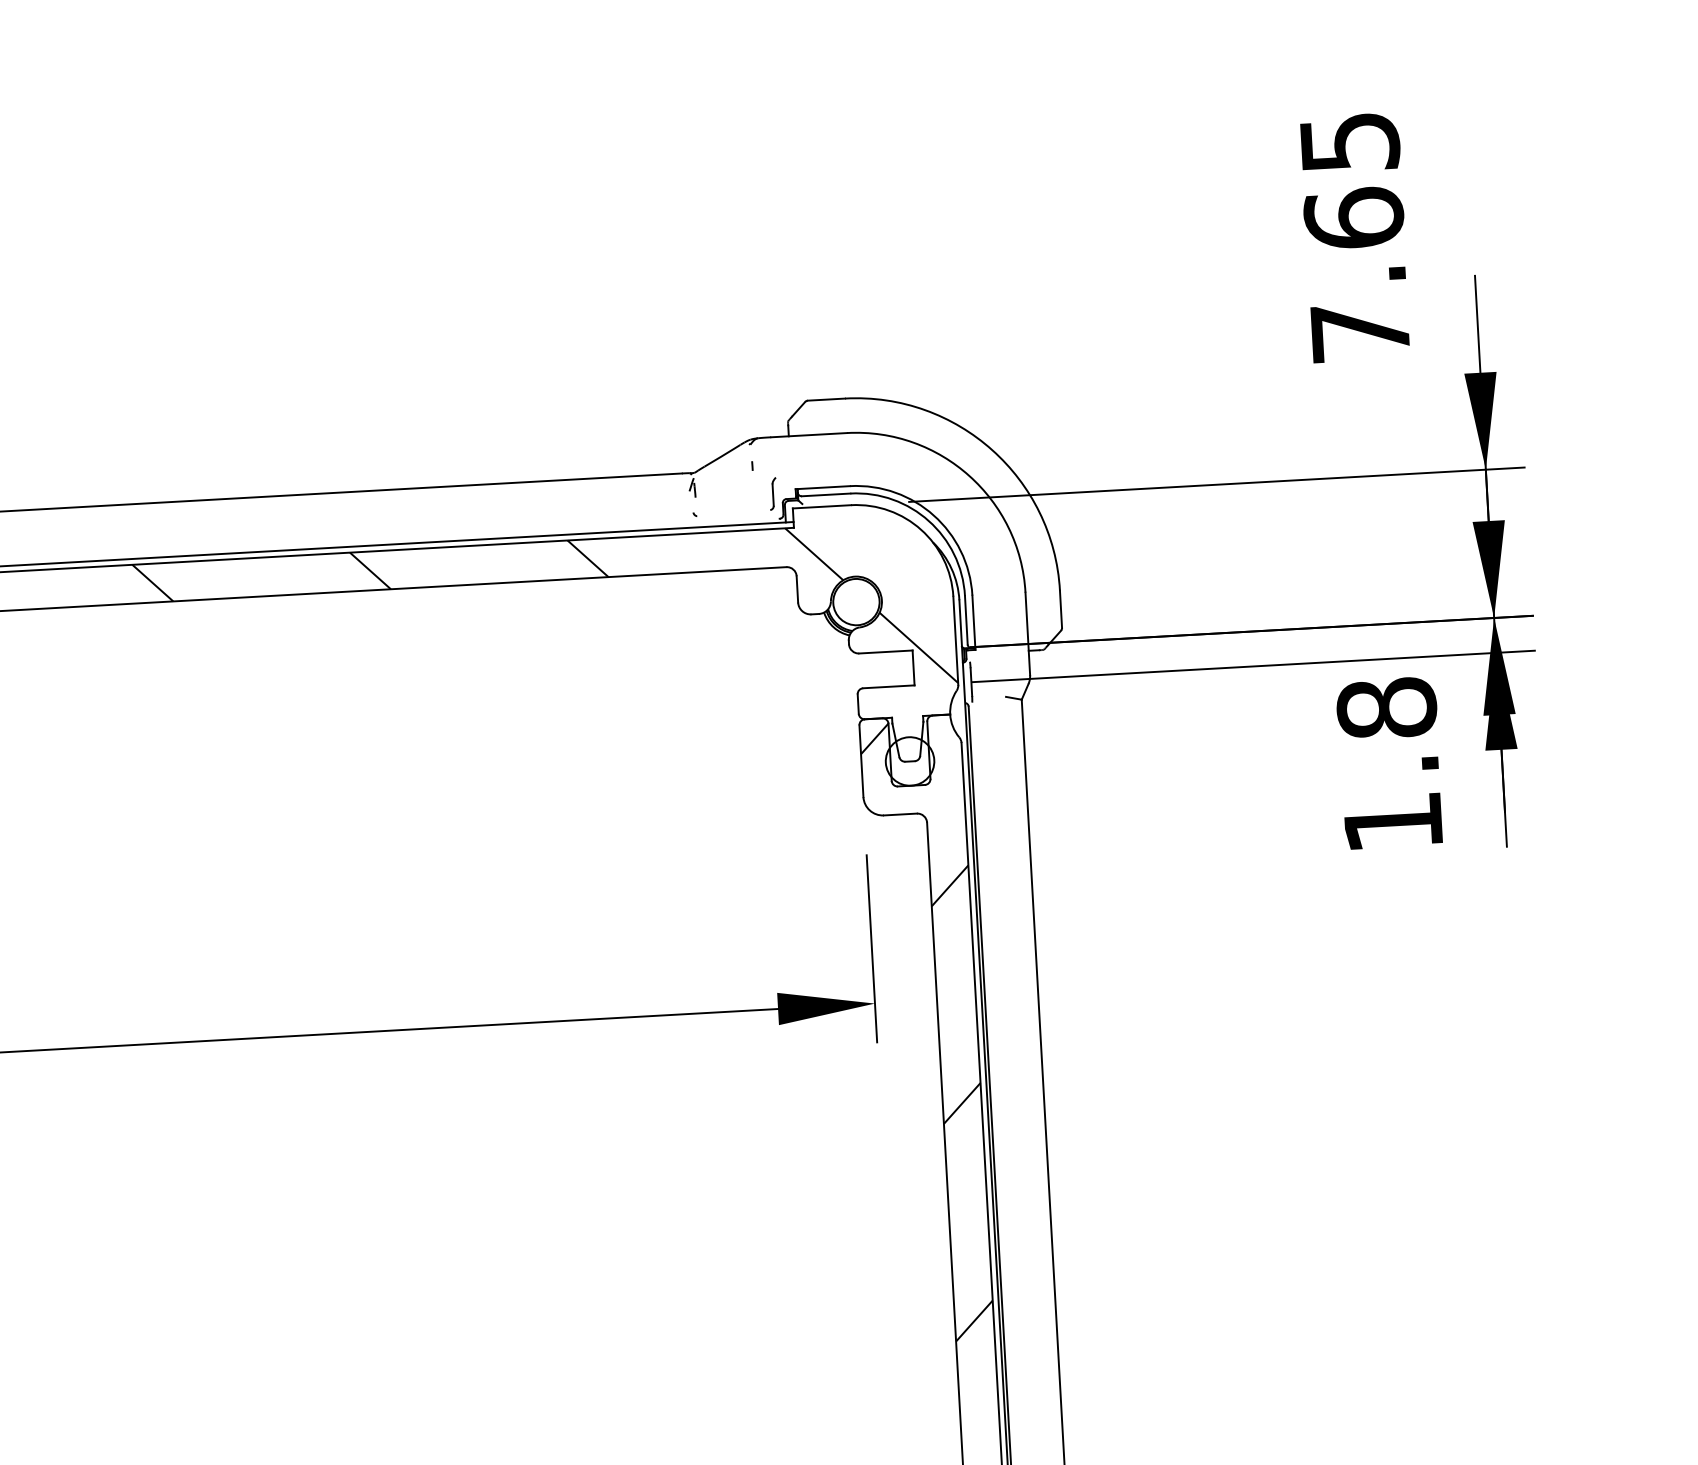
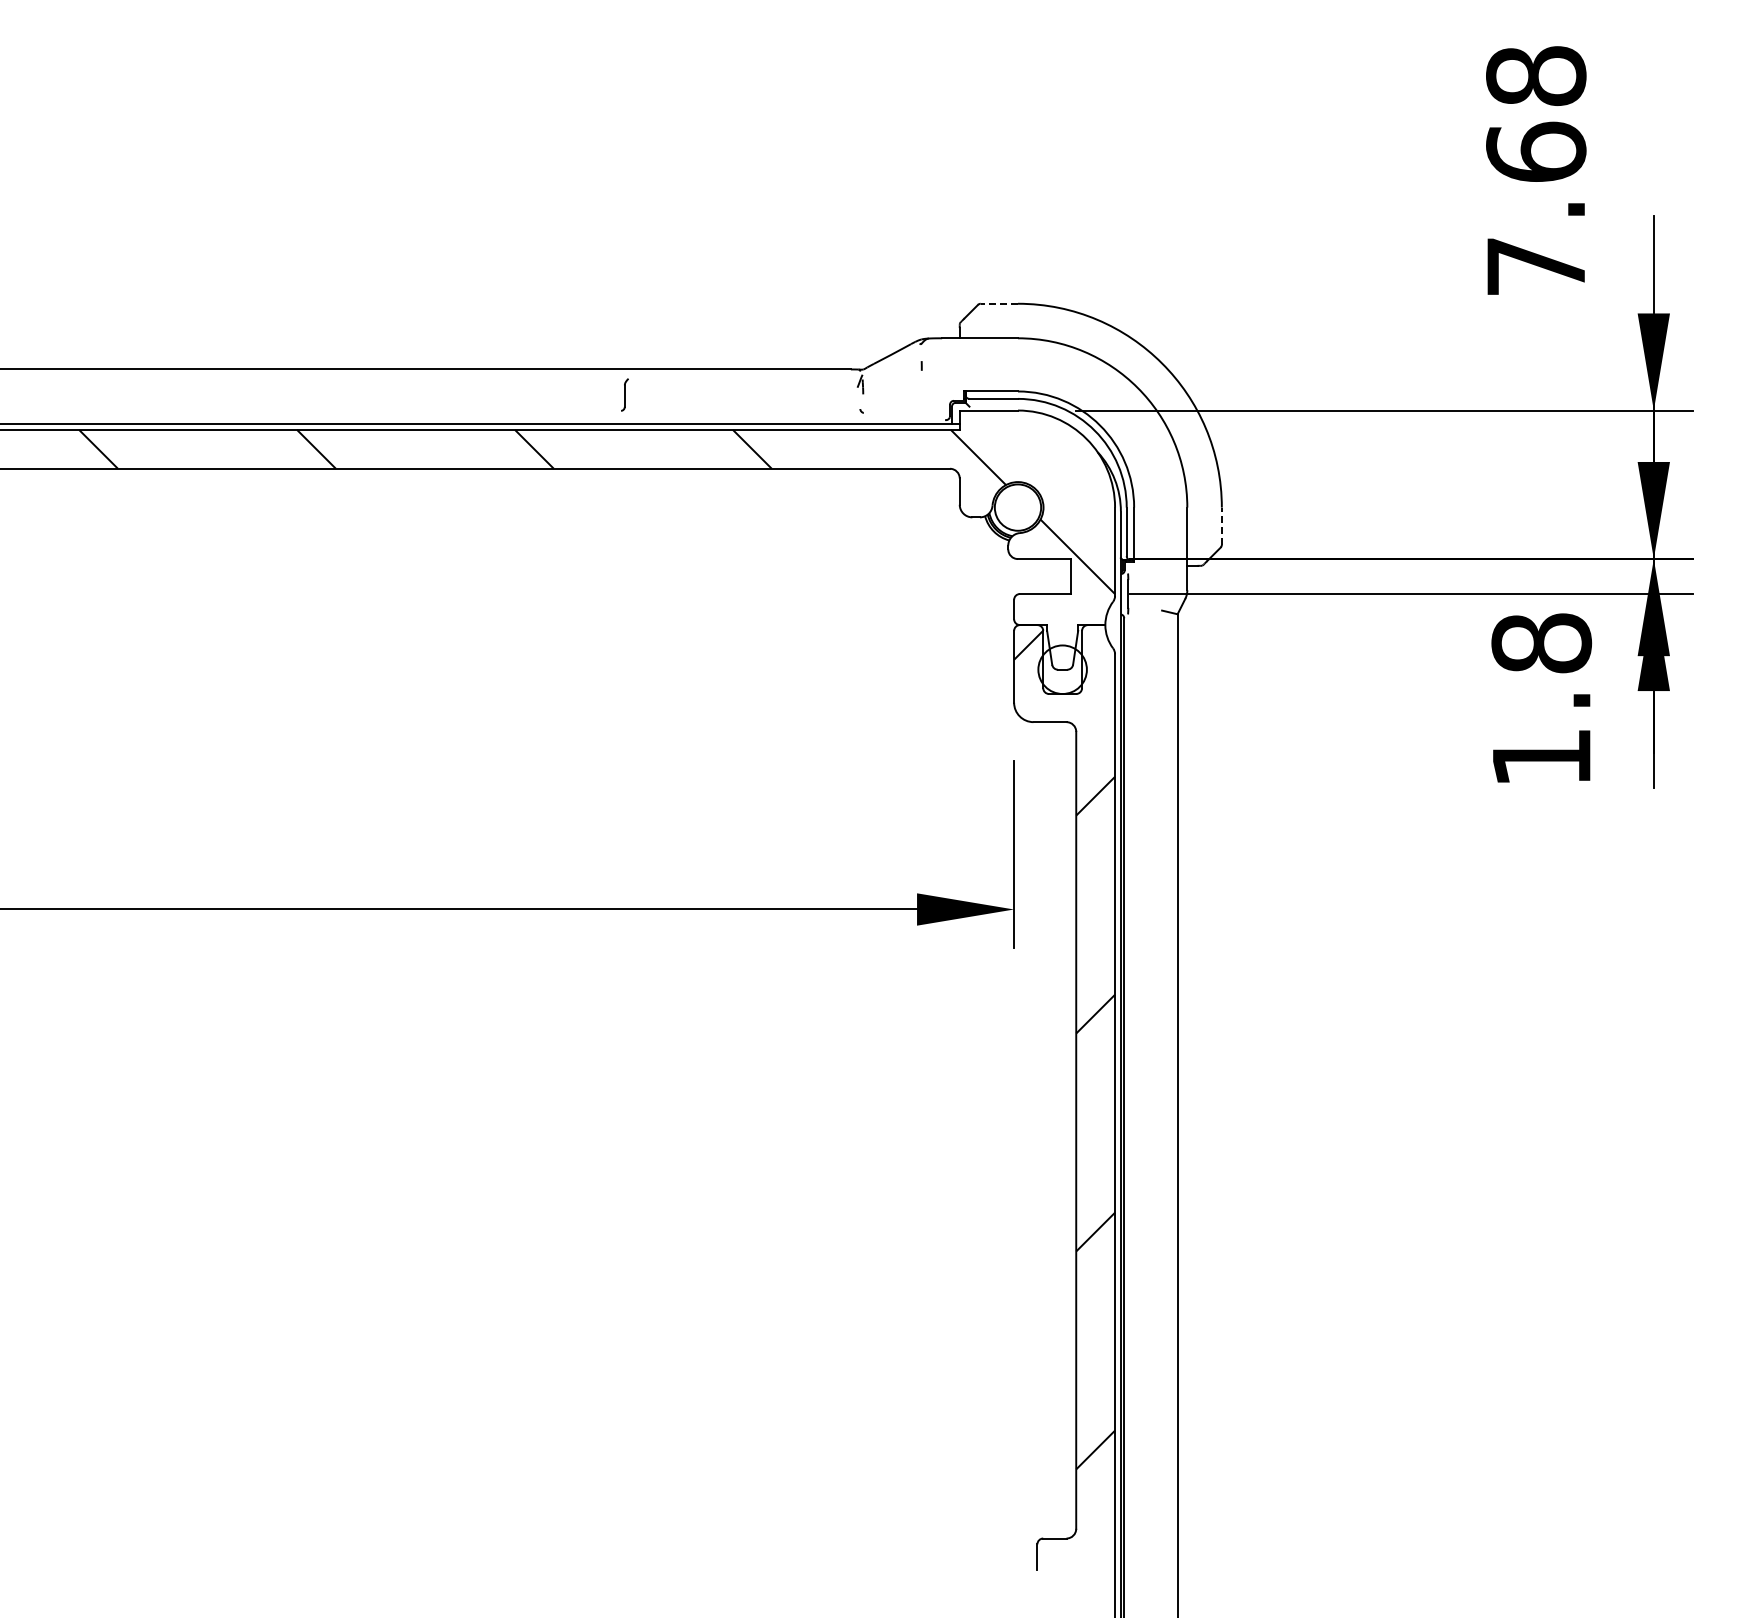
text: (1350, 142) -> (1536, 76), 7.65 -> 7.68
line: (826, 399) -> (999, 303), solid -> dashed
part: (772, 493) -> (624, 394), moved
line: (1060, 609) -> (1221, 526), solid -> dashed

